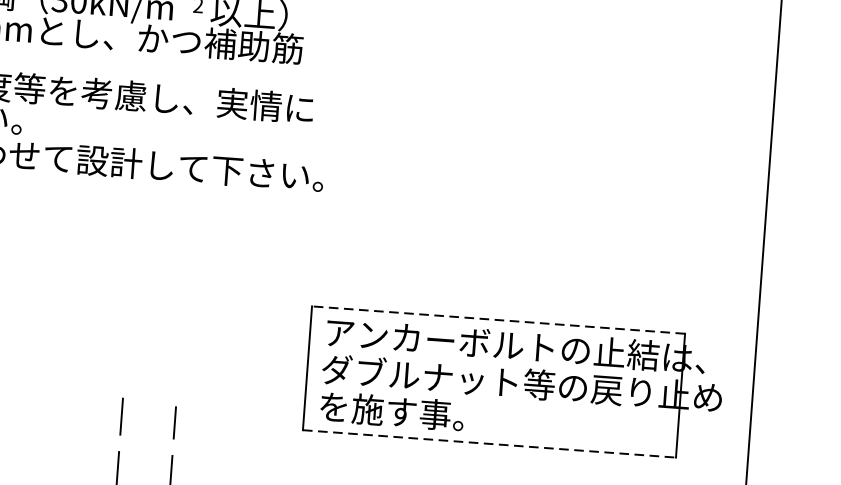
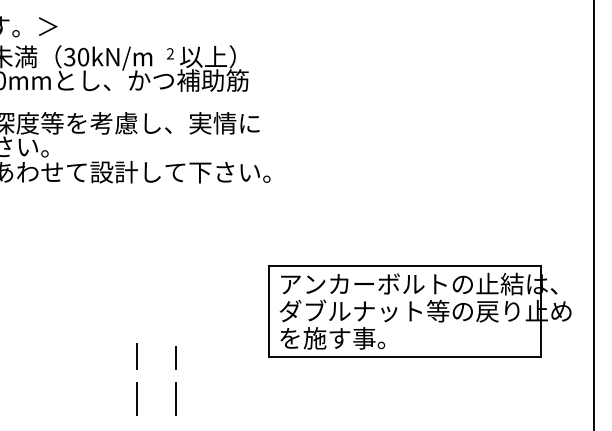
line: (497, 320) -> (404, 266), dashed -> solid
line: (489, 443) -> (405, 356), dashed -> solid

